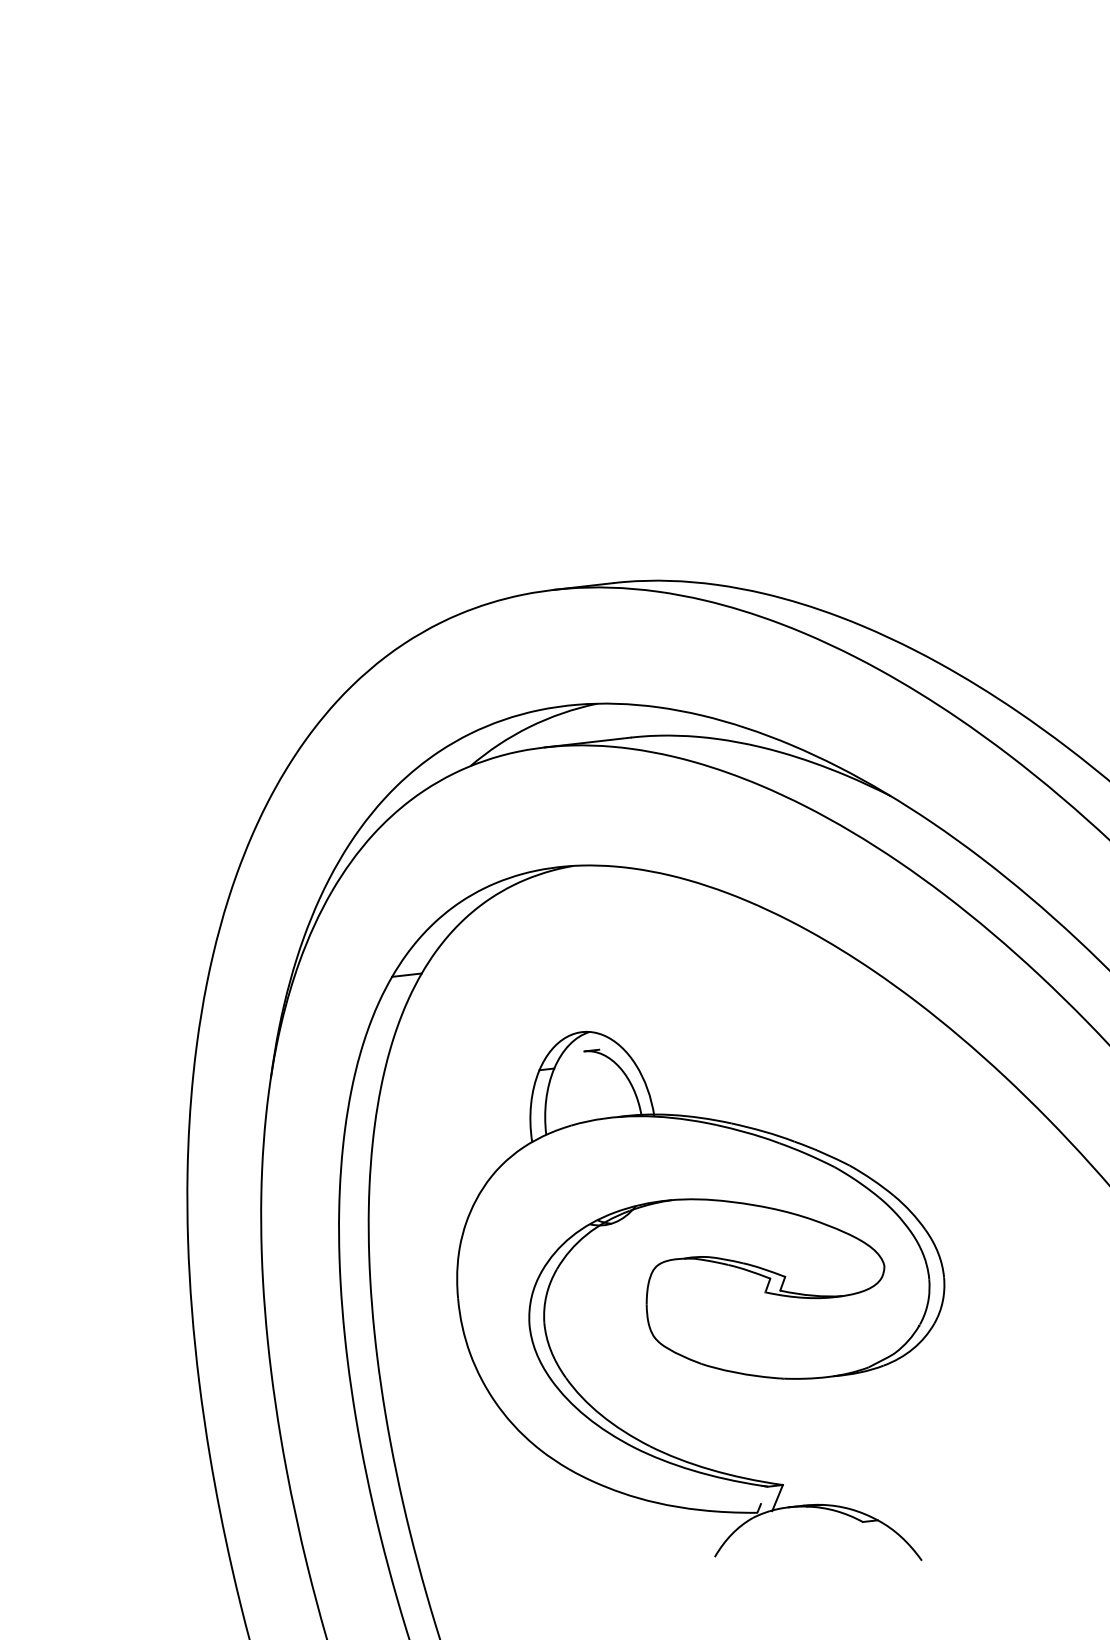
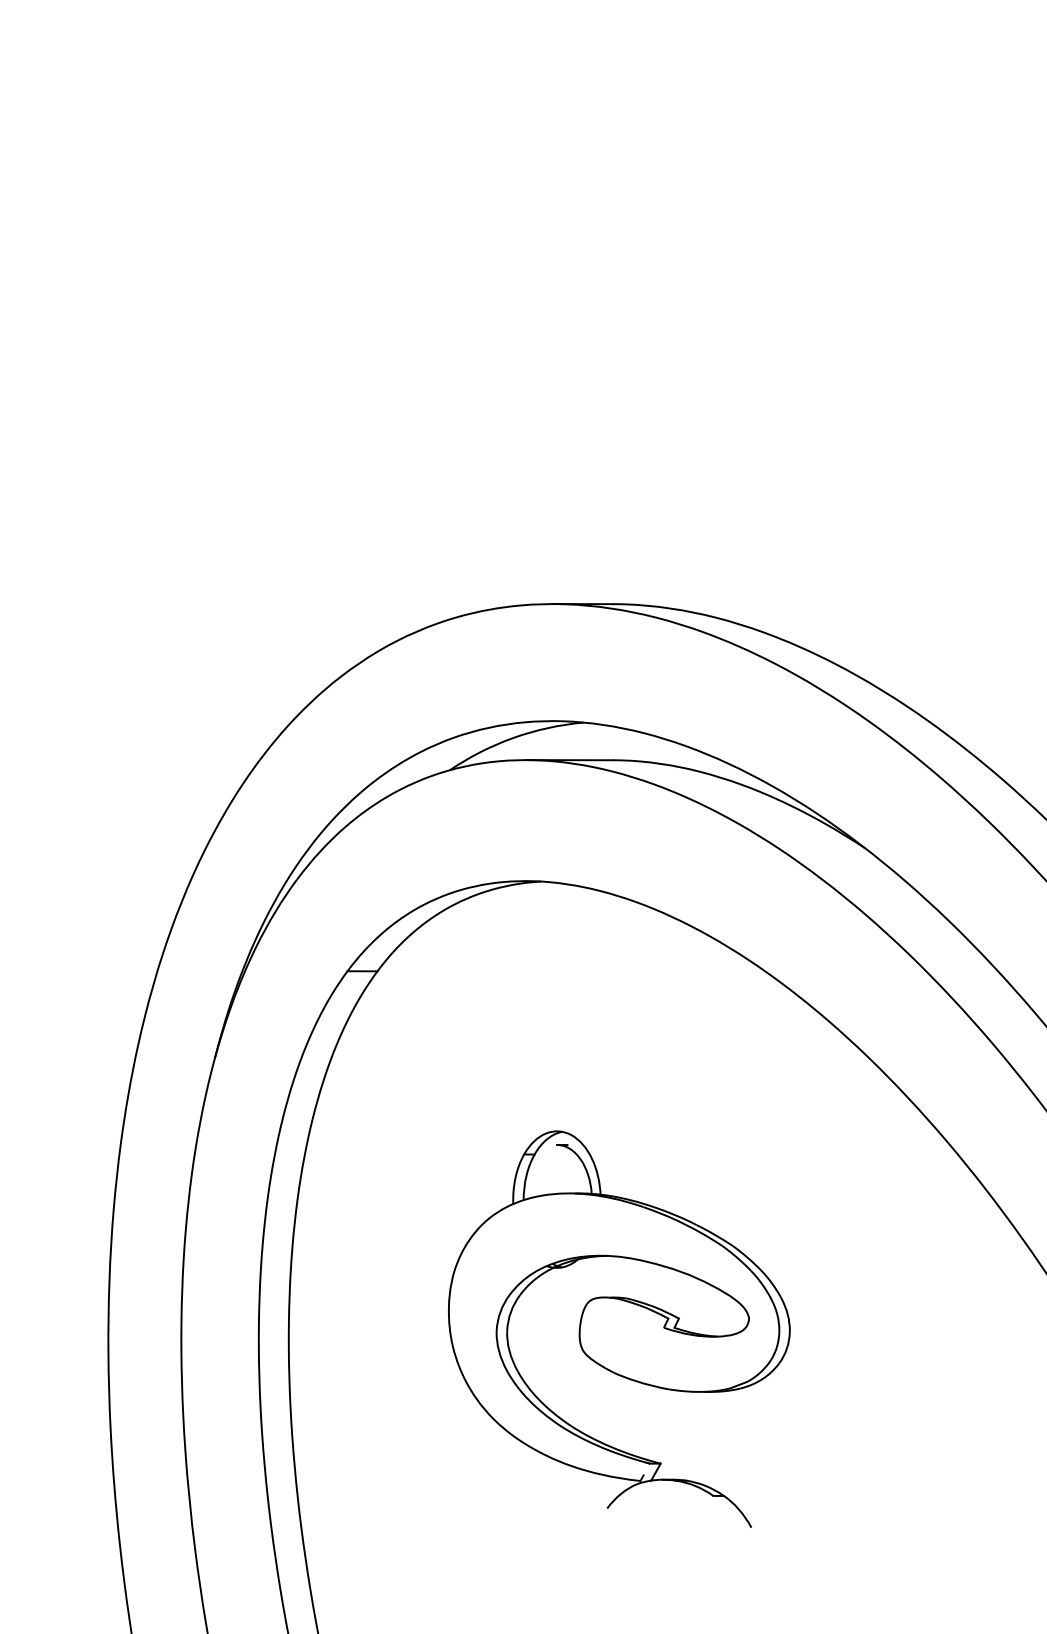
part: (700, 1295) -> (618, 1324), size x0.7

